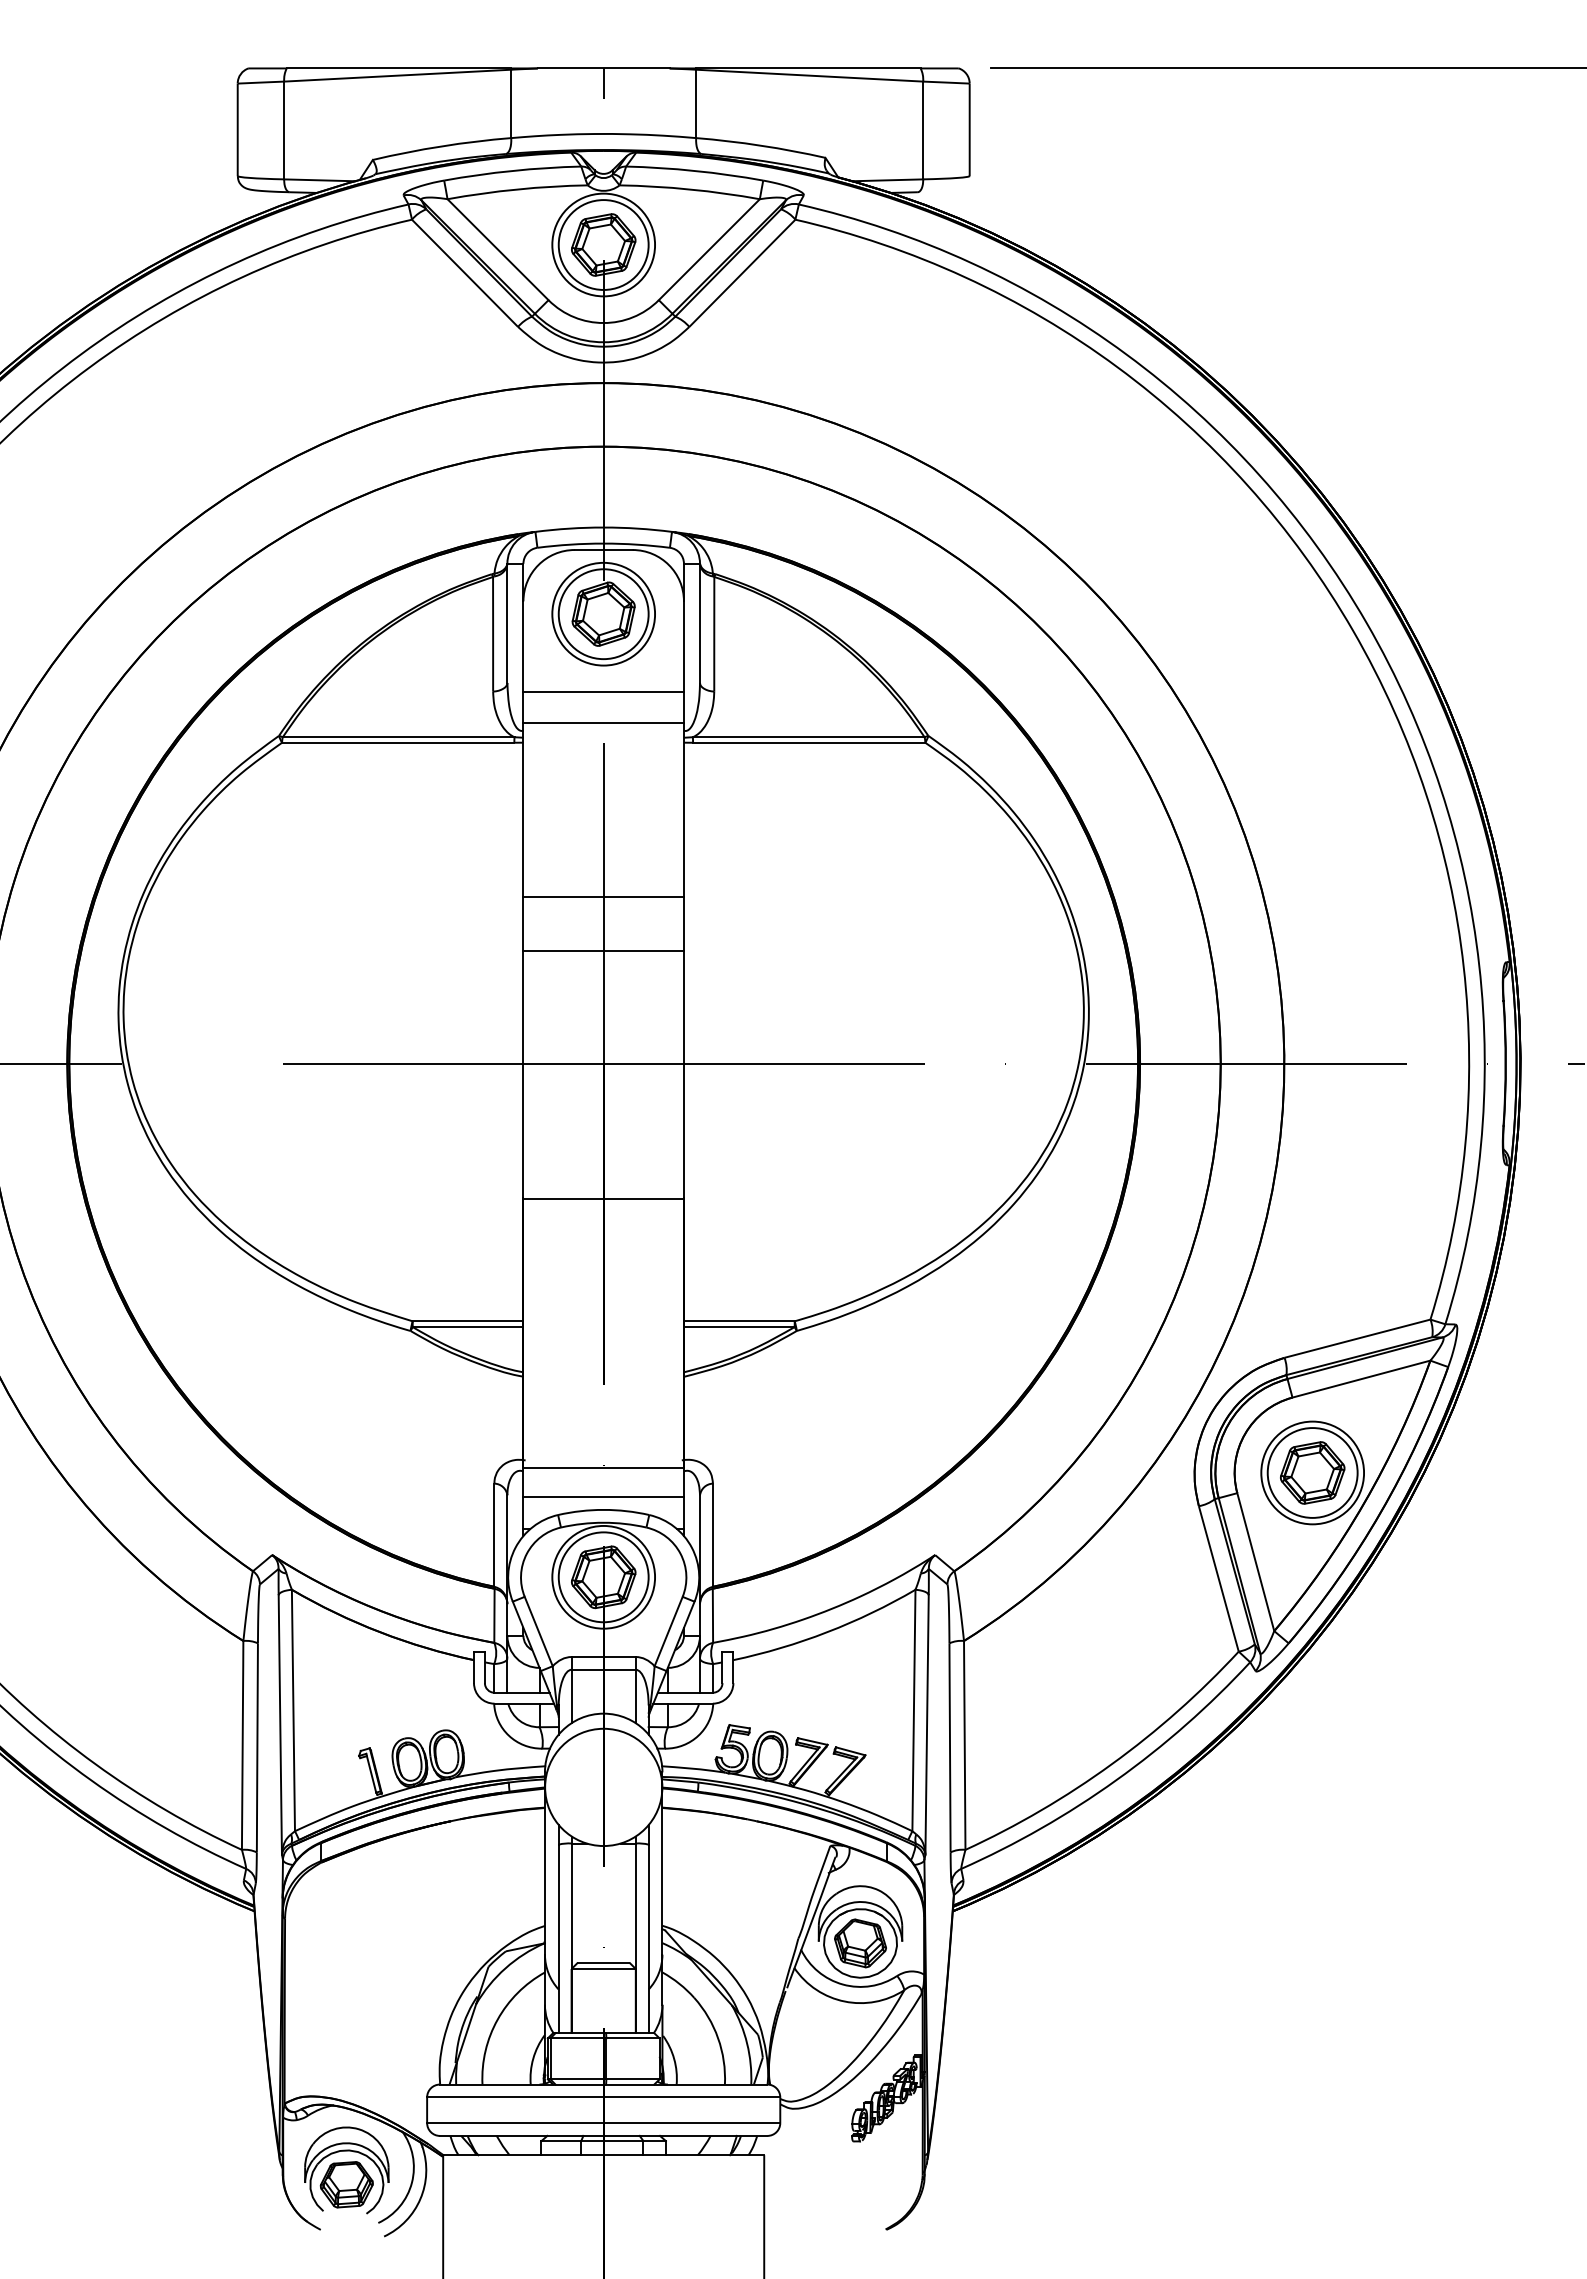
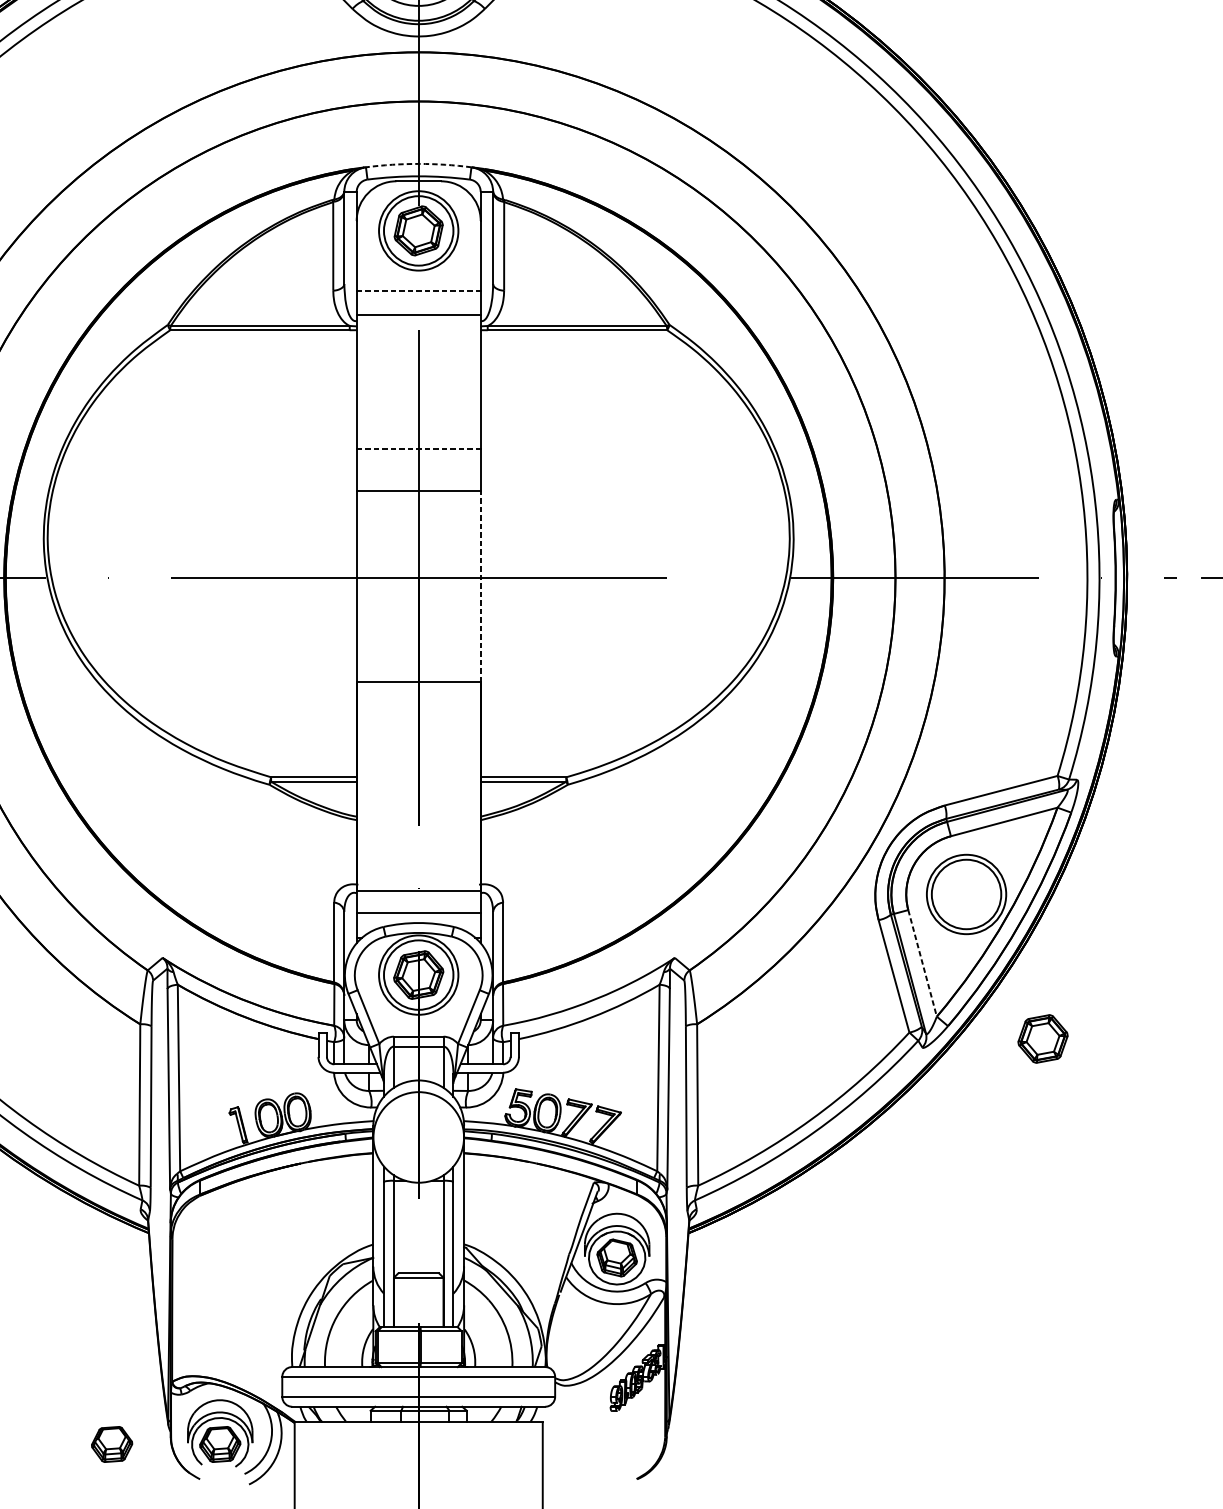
arc: (603, 527) -> (418, 163), solid -> dashed
line: (604, 691) -> (419, 290), solid -> dashed
line: (604, 897) -> (419, 449), solid -> dashed
line: (683, 1074) -> (480, 586), solid -> dashed
part: (1312, 1472) -> (1042, 1038), moved
line: (1255, 1562) -> (922, 963), solid -> dashed
part: (206, 2184) -> (111, 1444), added

